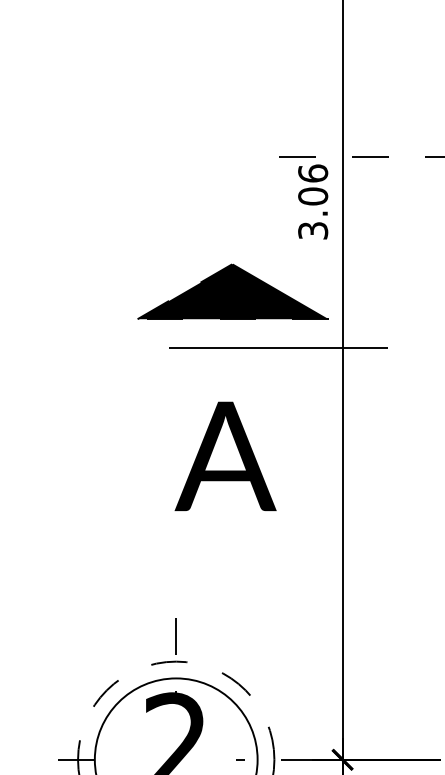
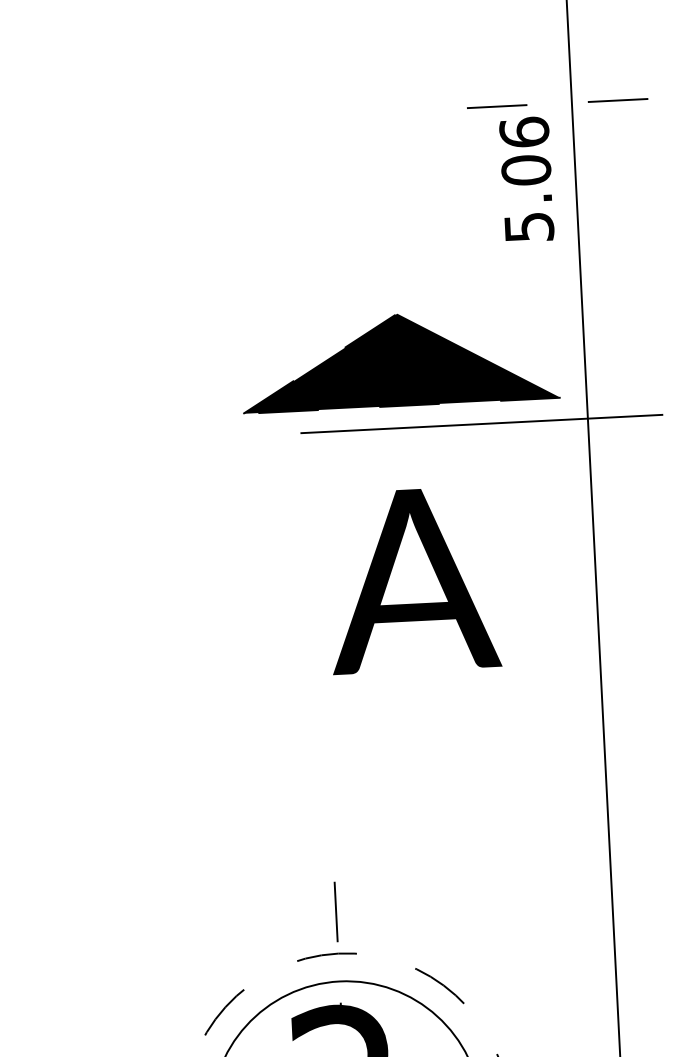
text: (312, 230) -> (528, 226), 3.06 -> 5.06
part: (232, 291) -> (398, 359), moved
text: (225, 455) -> (412, 578), moved

